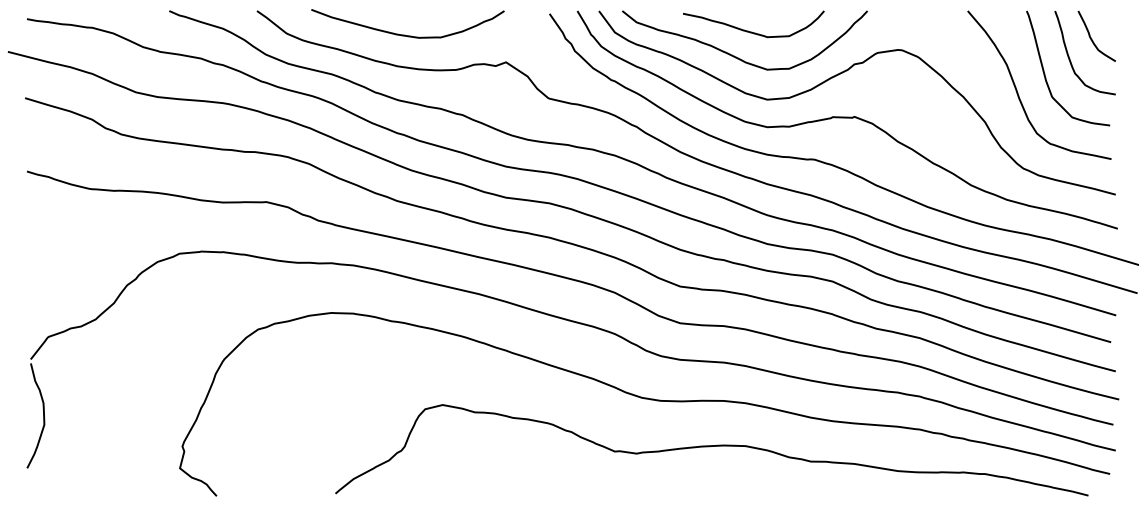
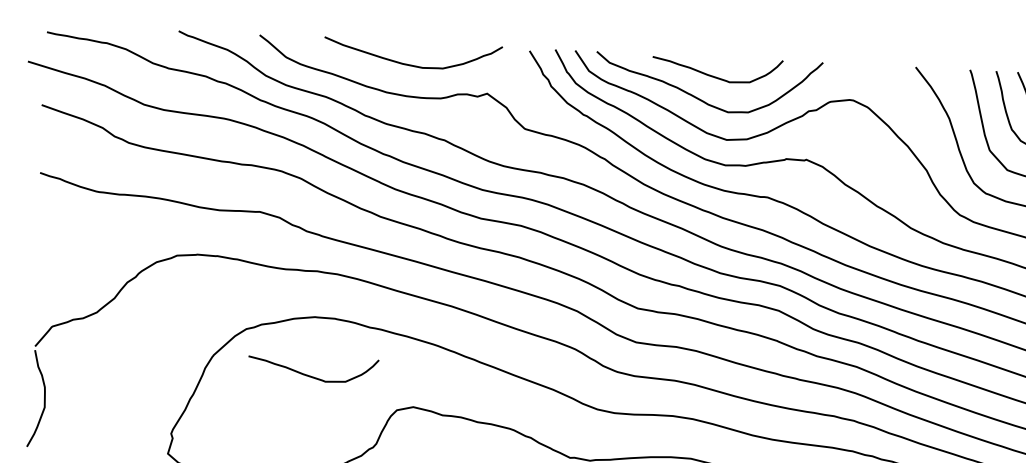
curve: (405, 34) -> (410, 64), moved
curve: (330, 376) -> (311, 375), added

